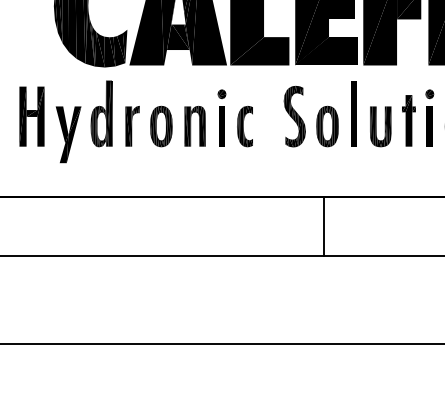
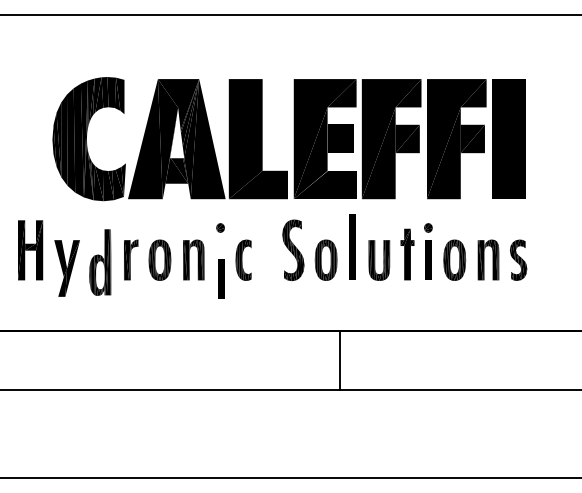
part: (101, 113) -> (100, 262), moved
part: (221, 125) -> (221, 278), moved
line: (324, 226) -> (340, 360), moved

